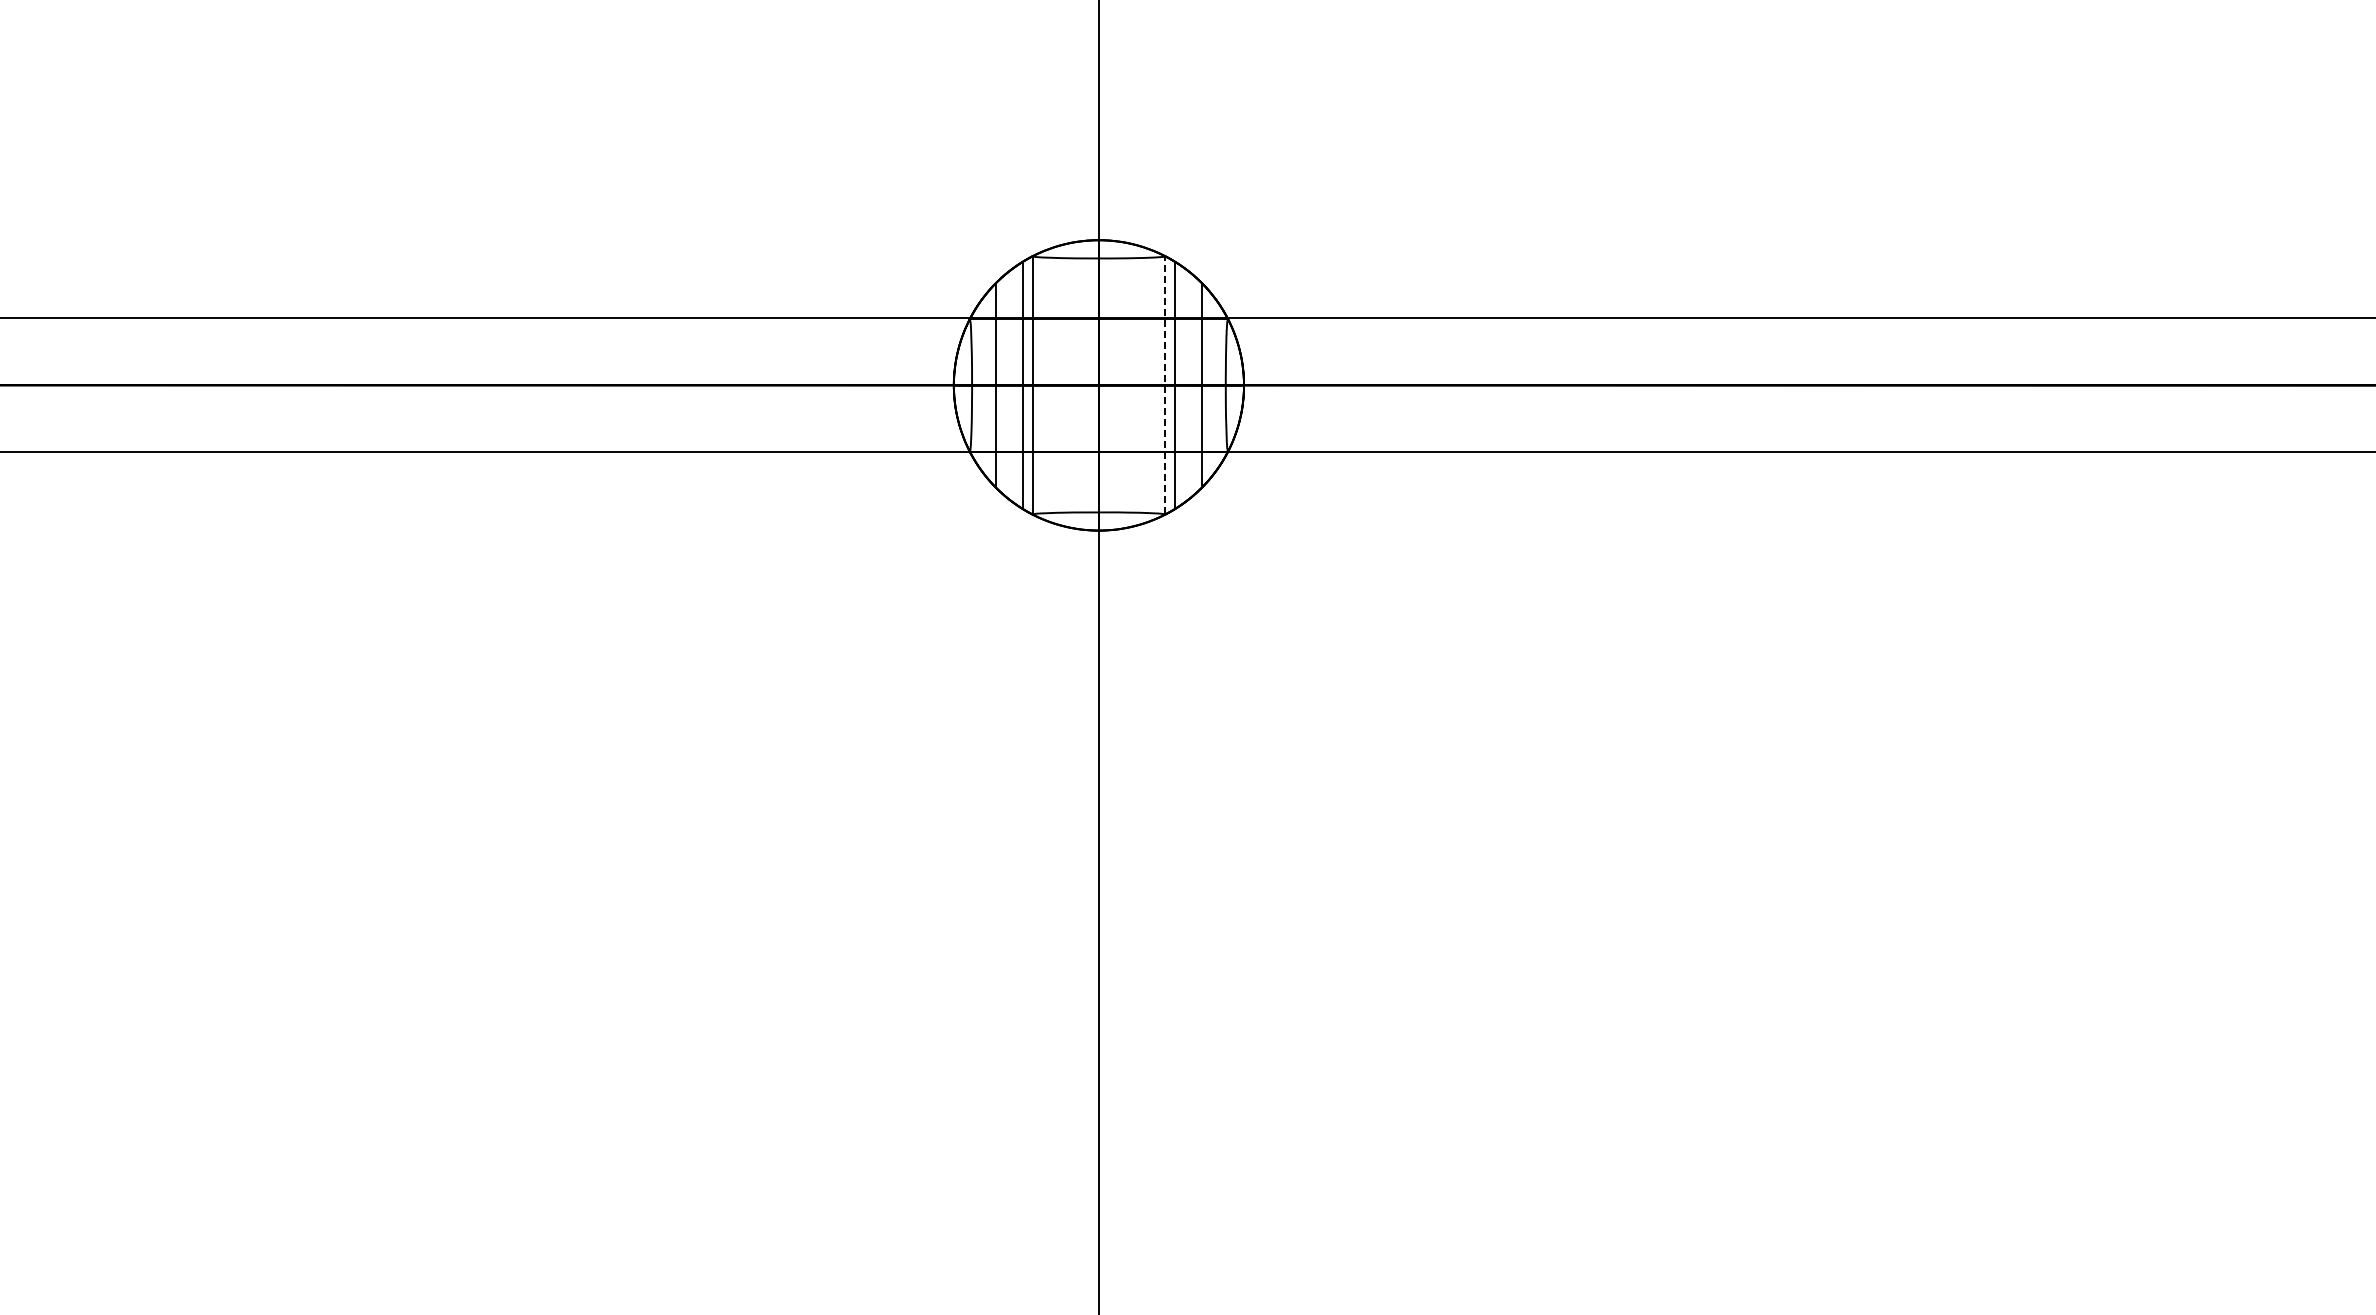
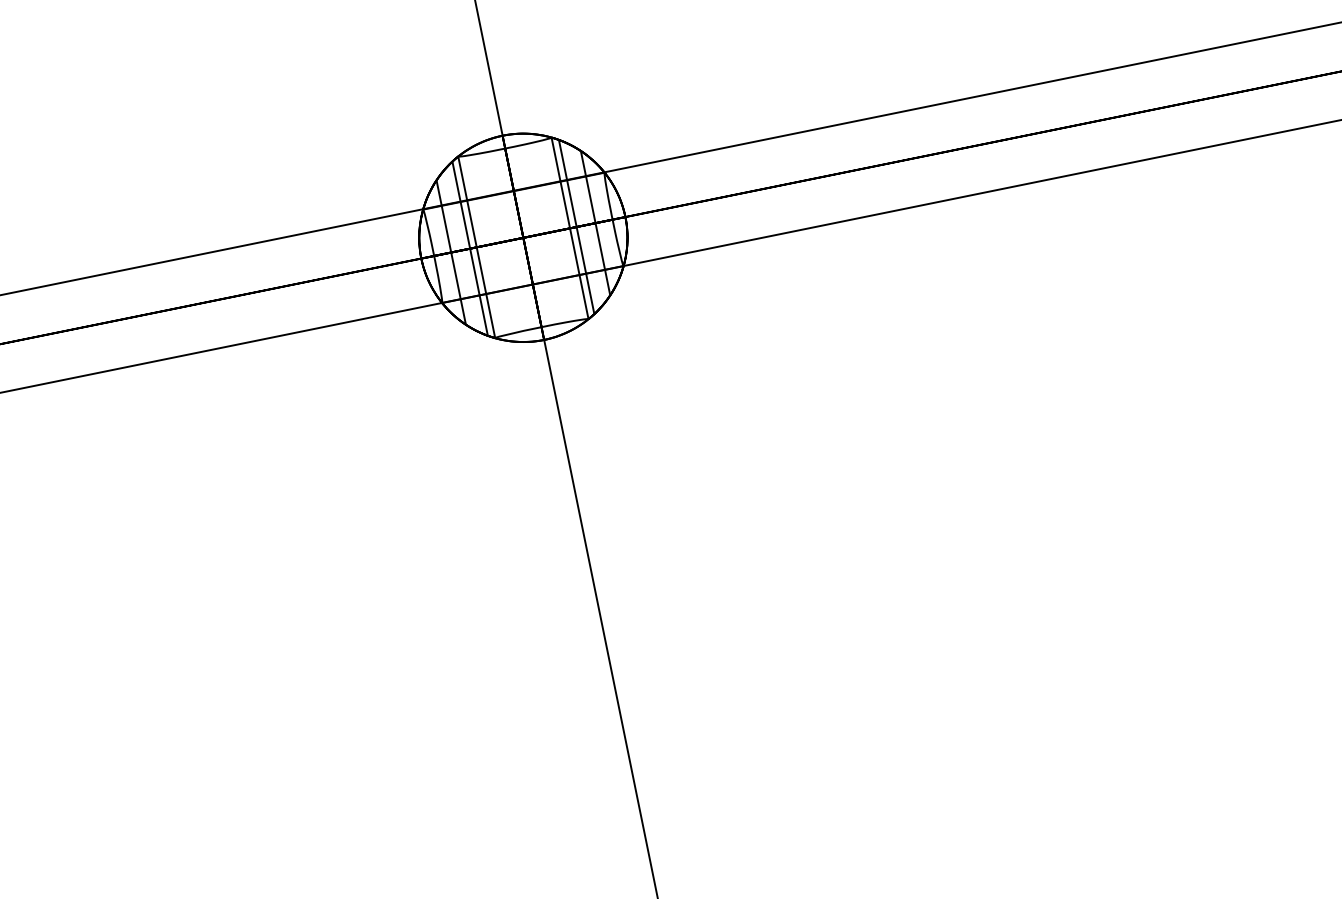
line: (1165, 384) -> (570, 227), dashed -> solid

